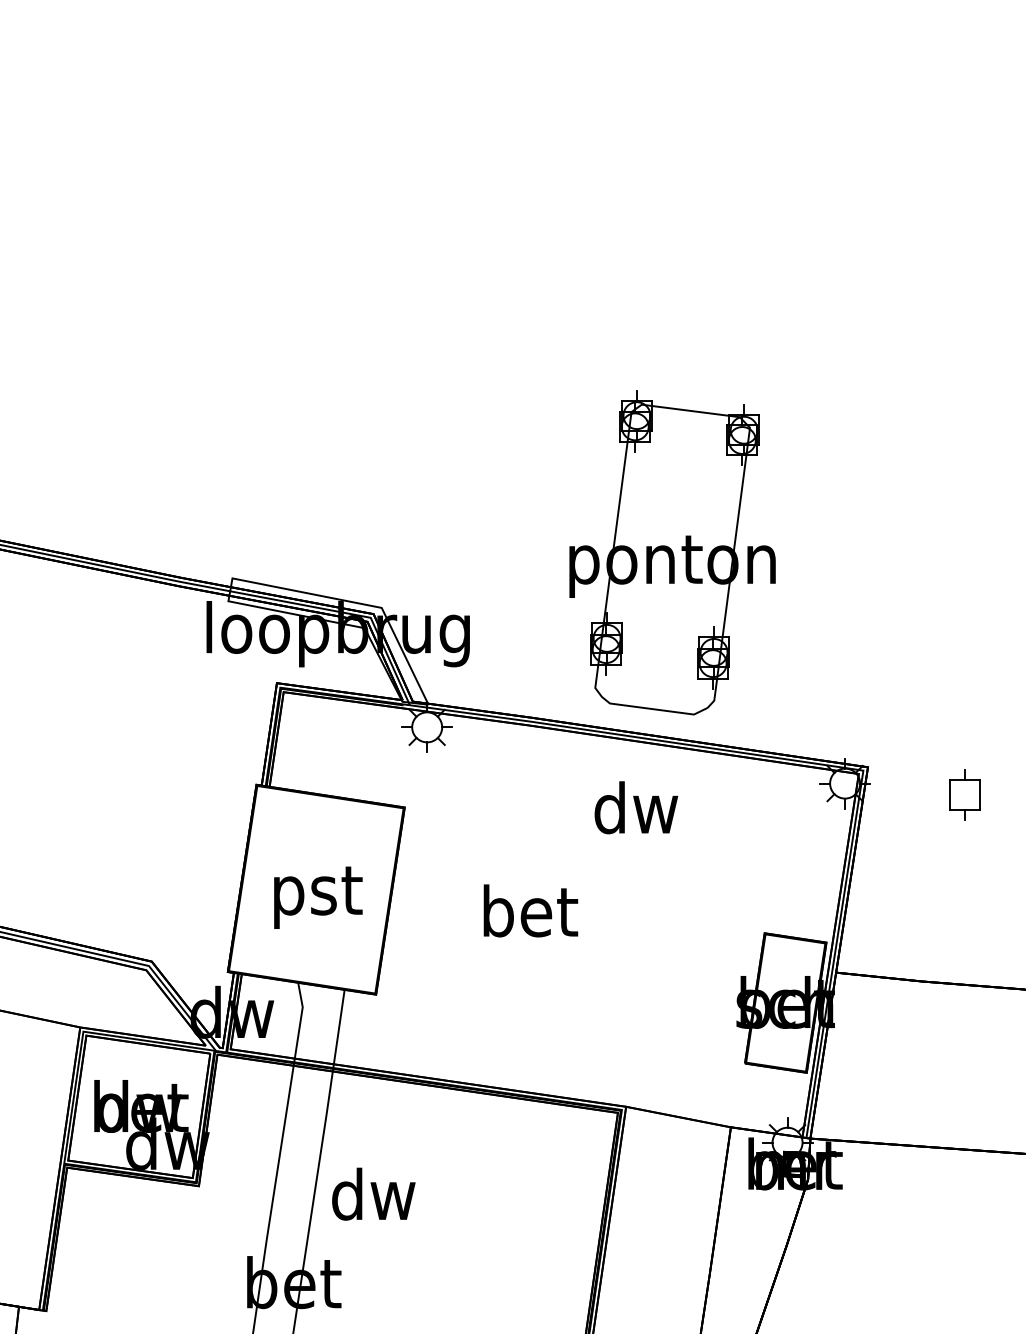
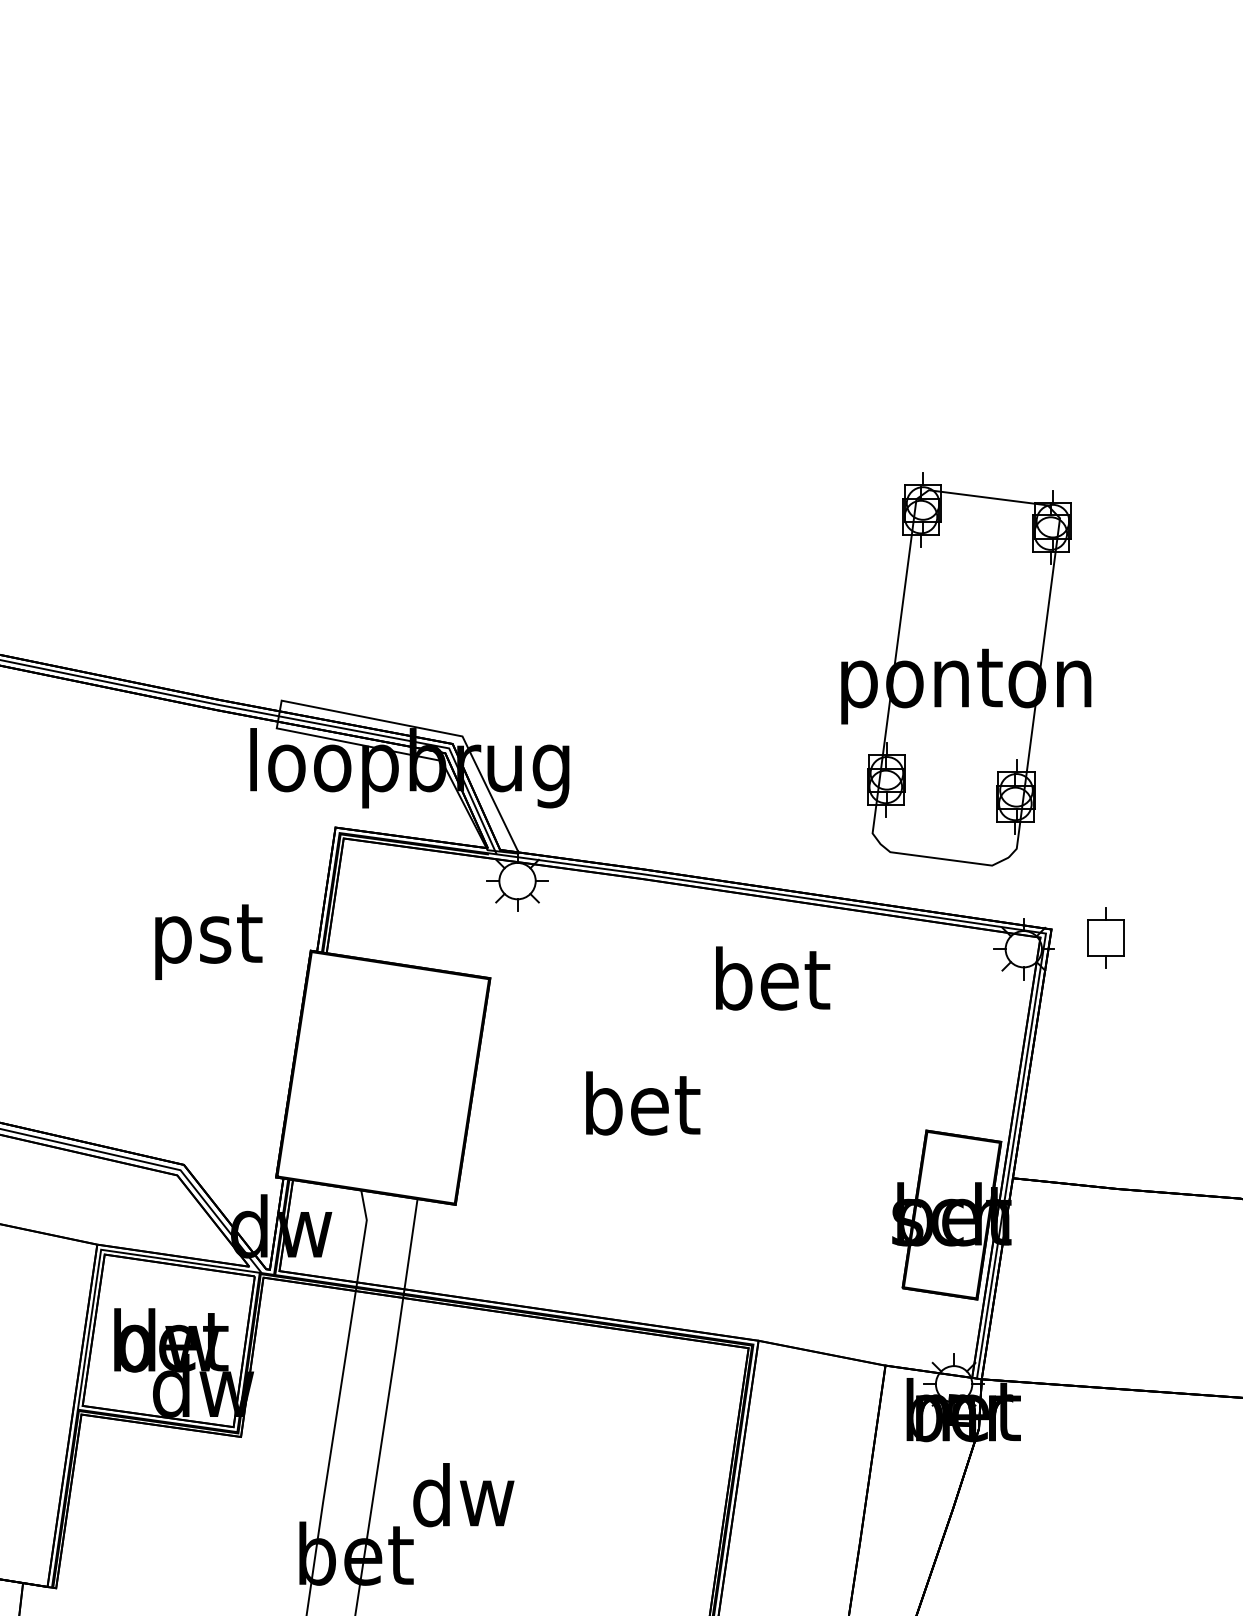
part: (672, 552) -> (966, 669), moved
part: (964, 794) -> (1105, 937), moved
text: (638, 807) -> (773, 978), dw -> bet
text: (318, 897) -> (209, 941), moved
text: (373, 1193) -> (463, 1494), moved

